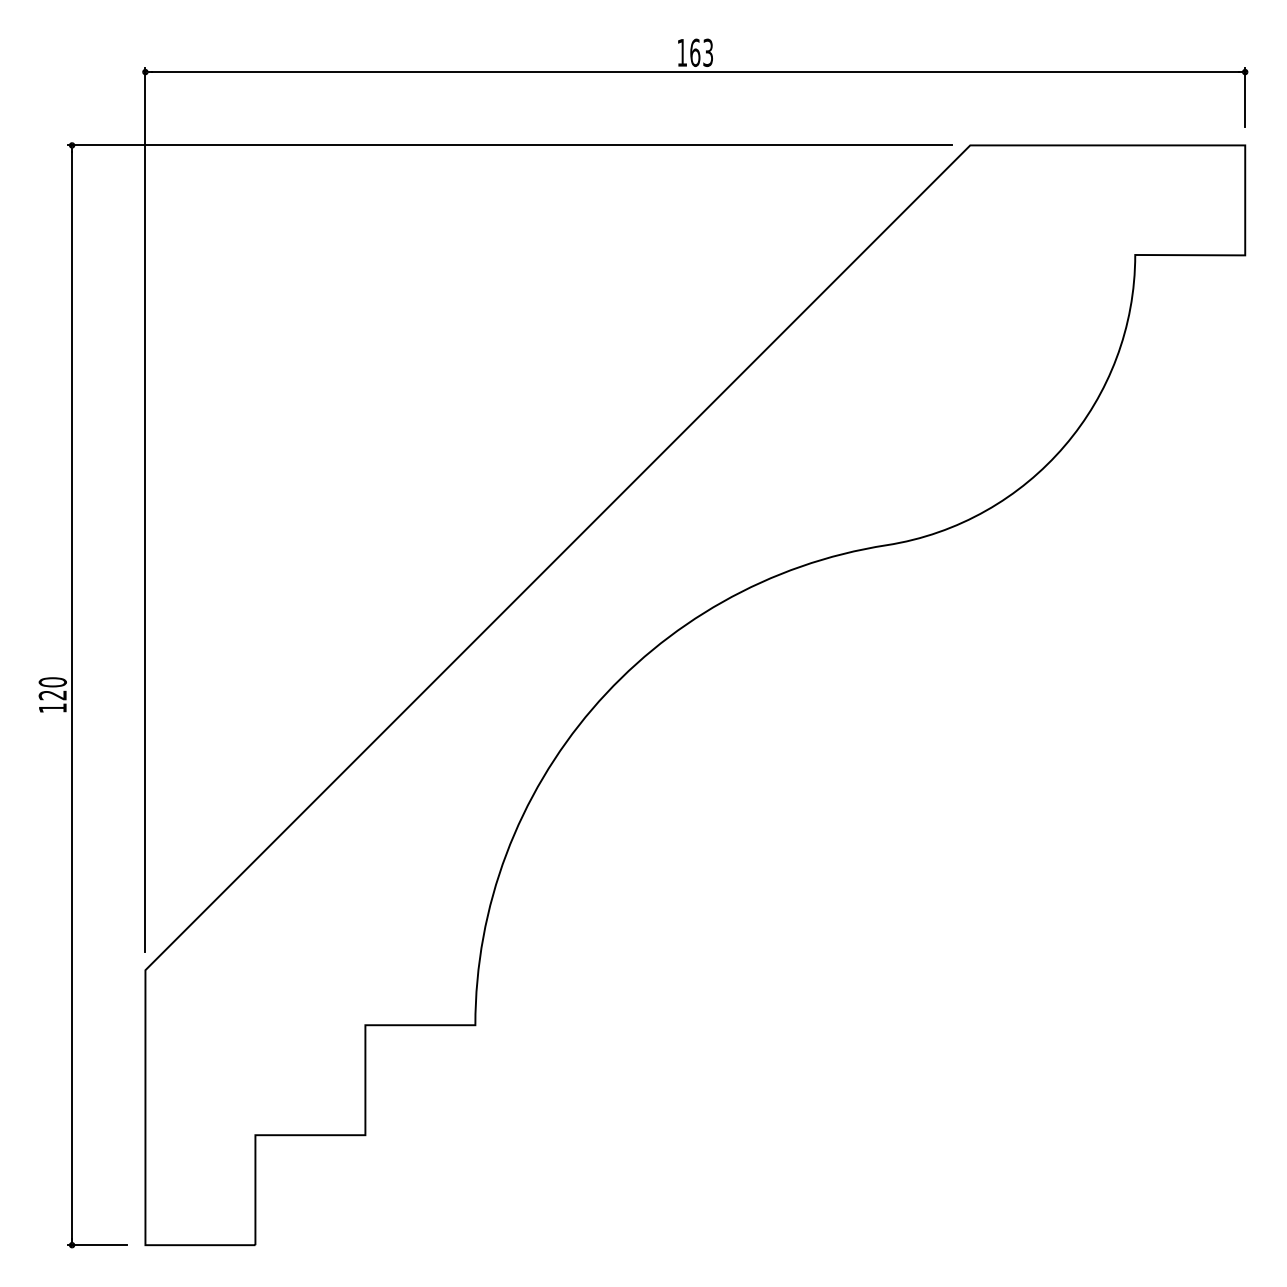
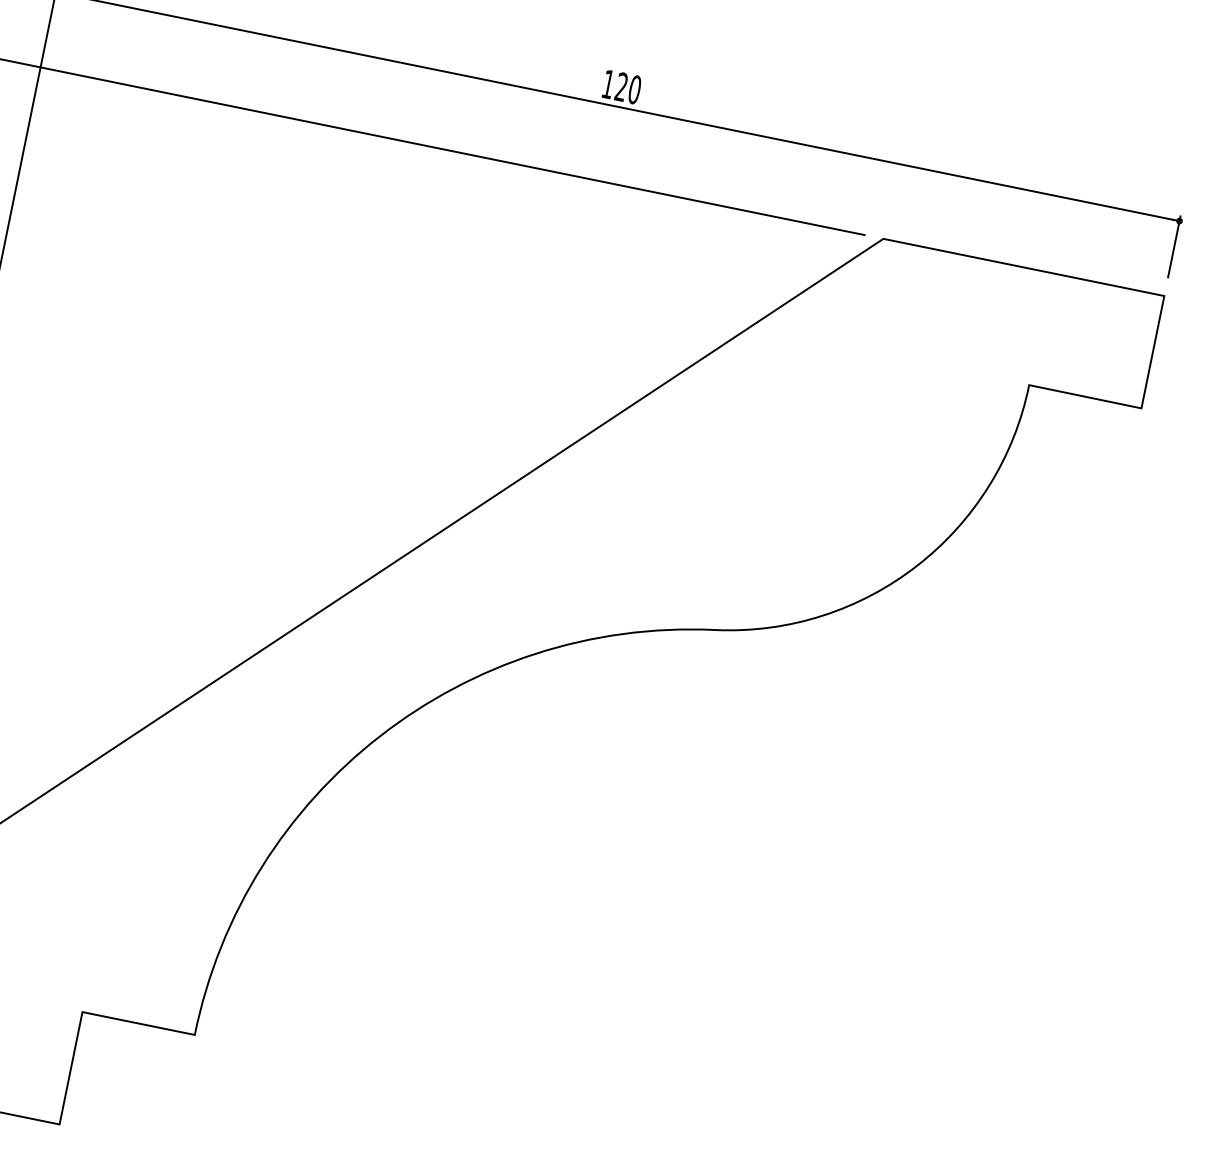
text: (701, 52) -> (628, 88), 163 -> 120

